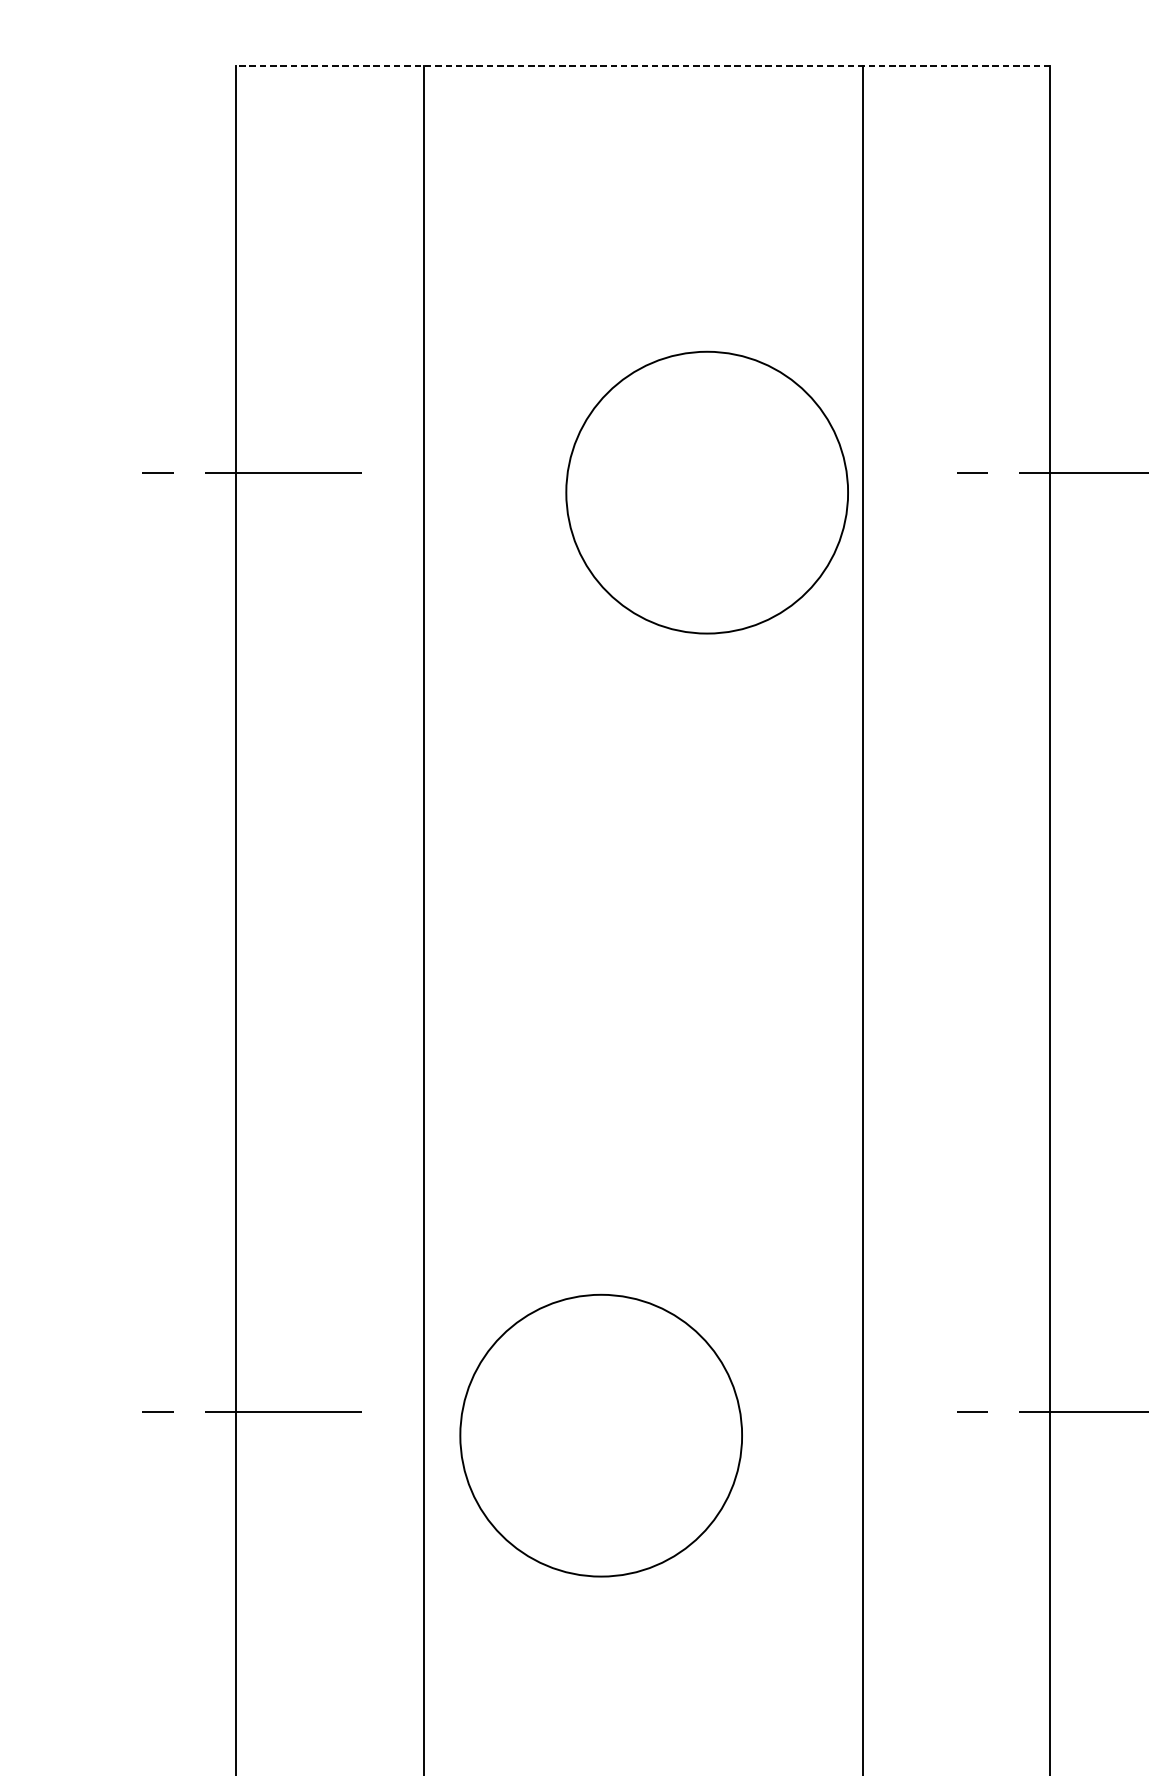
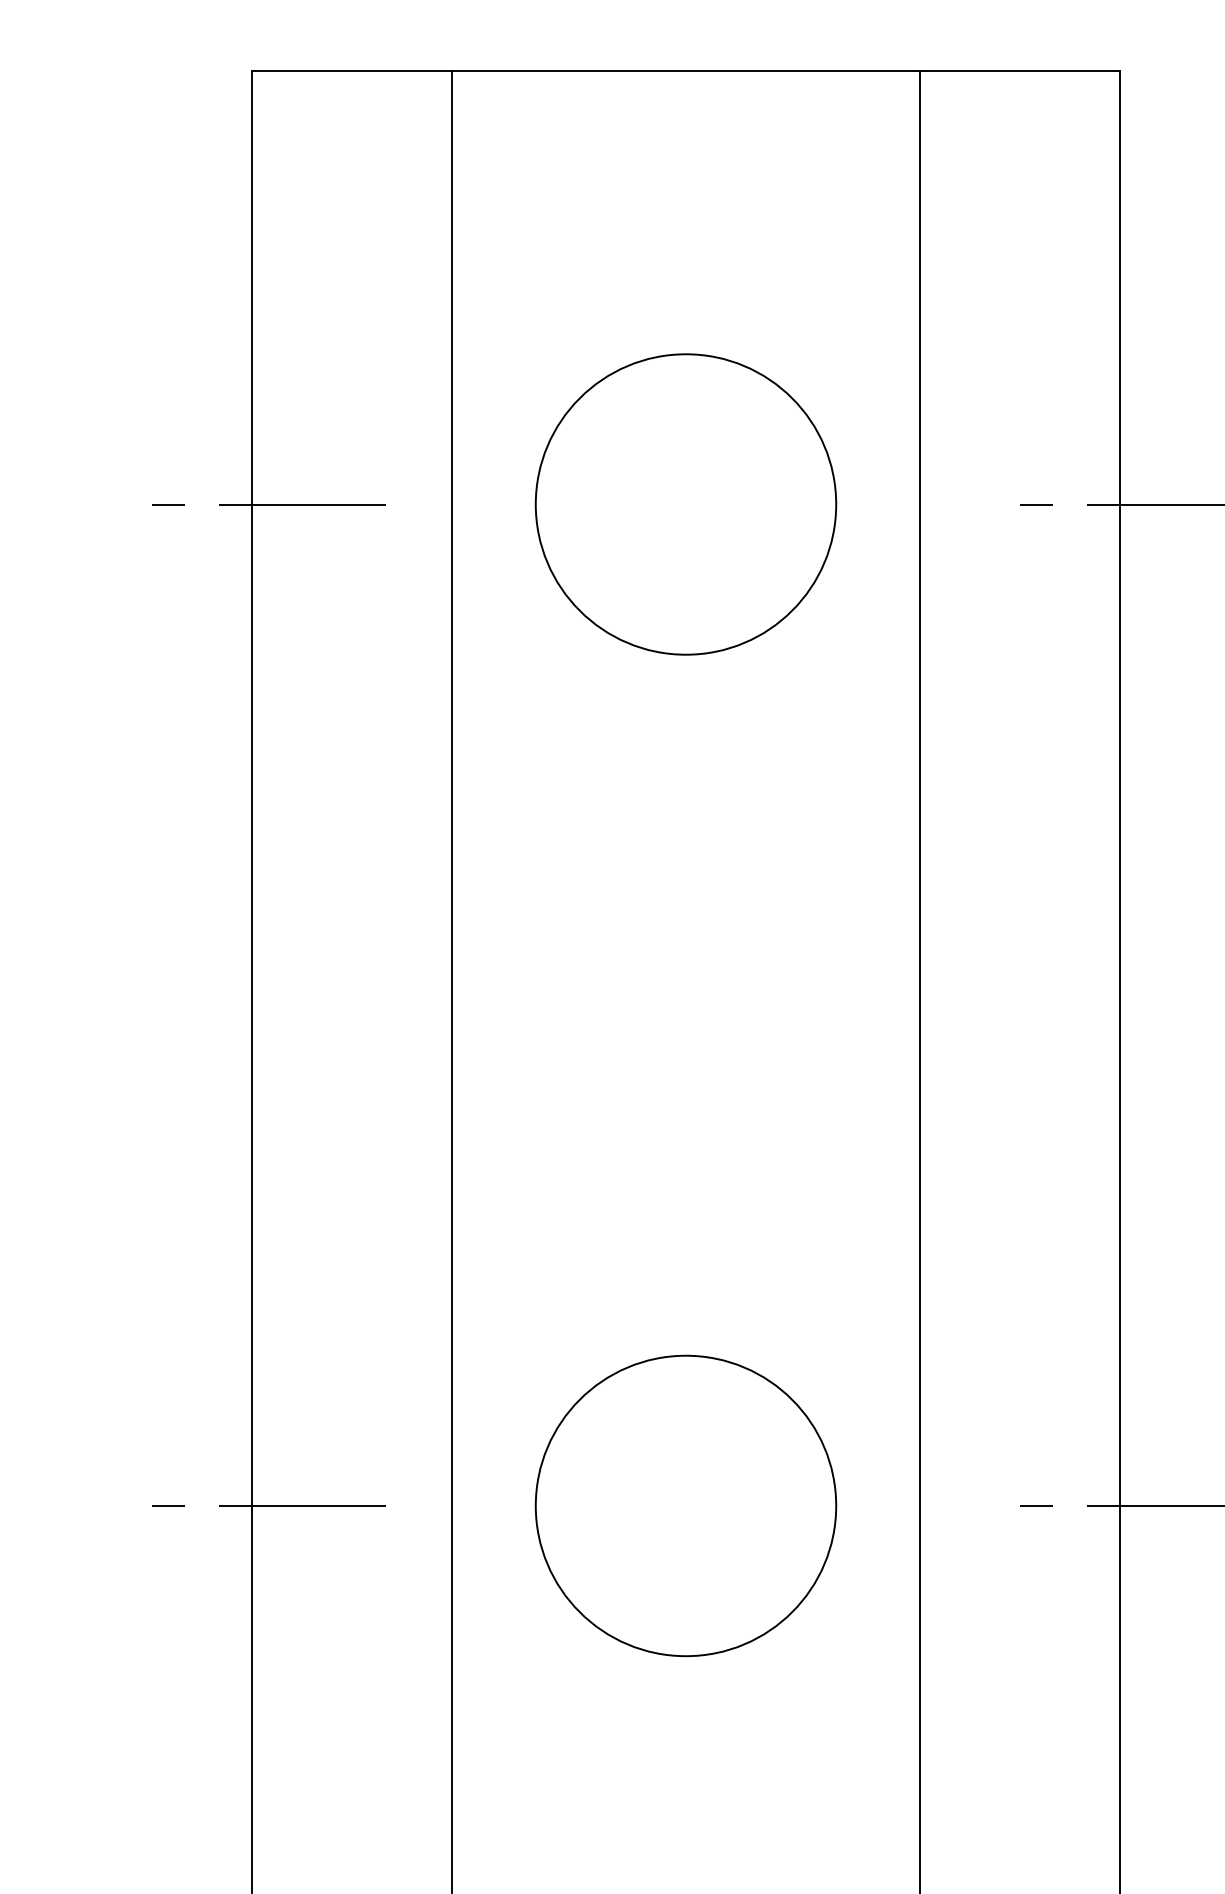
line: (642, 65) -> (685, 70), dashed -> solid
circle: (706, 492) -> (685, 504), moved
circle: (600, 1435) -> (685, 1505), moved

